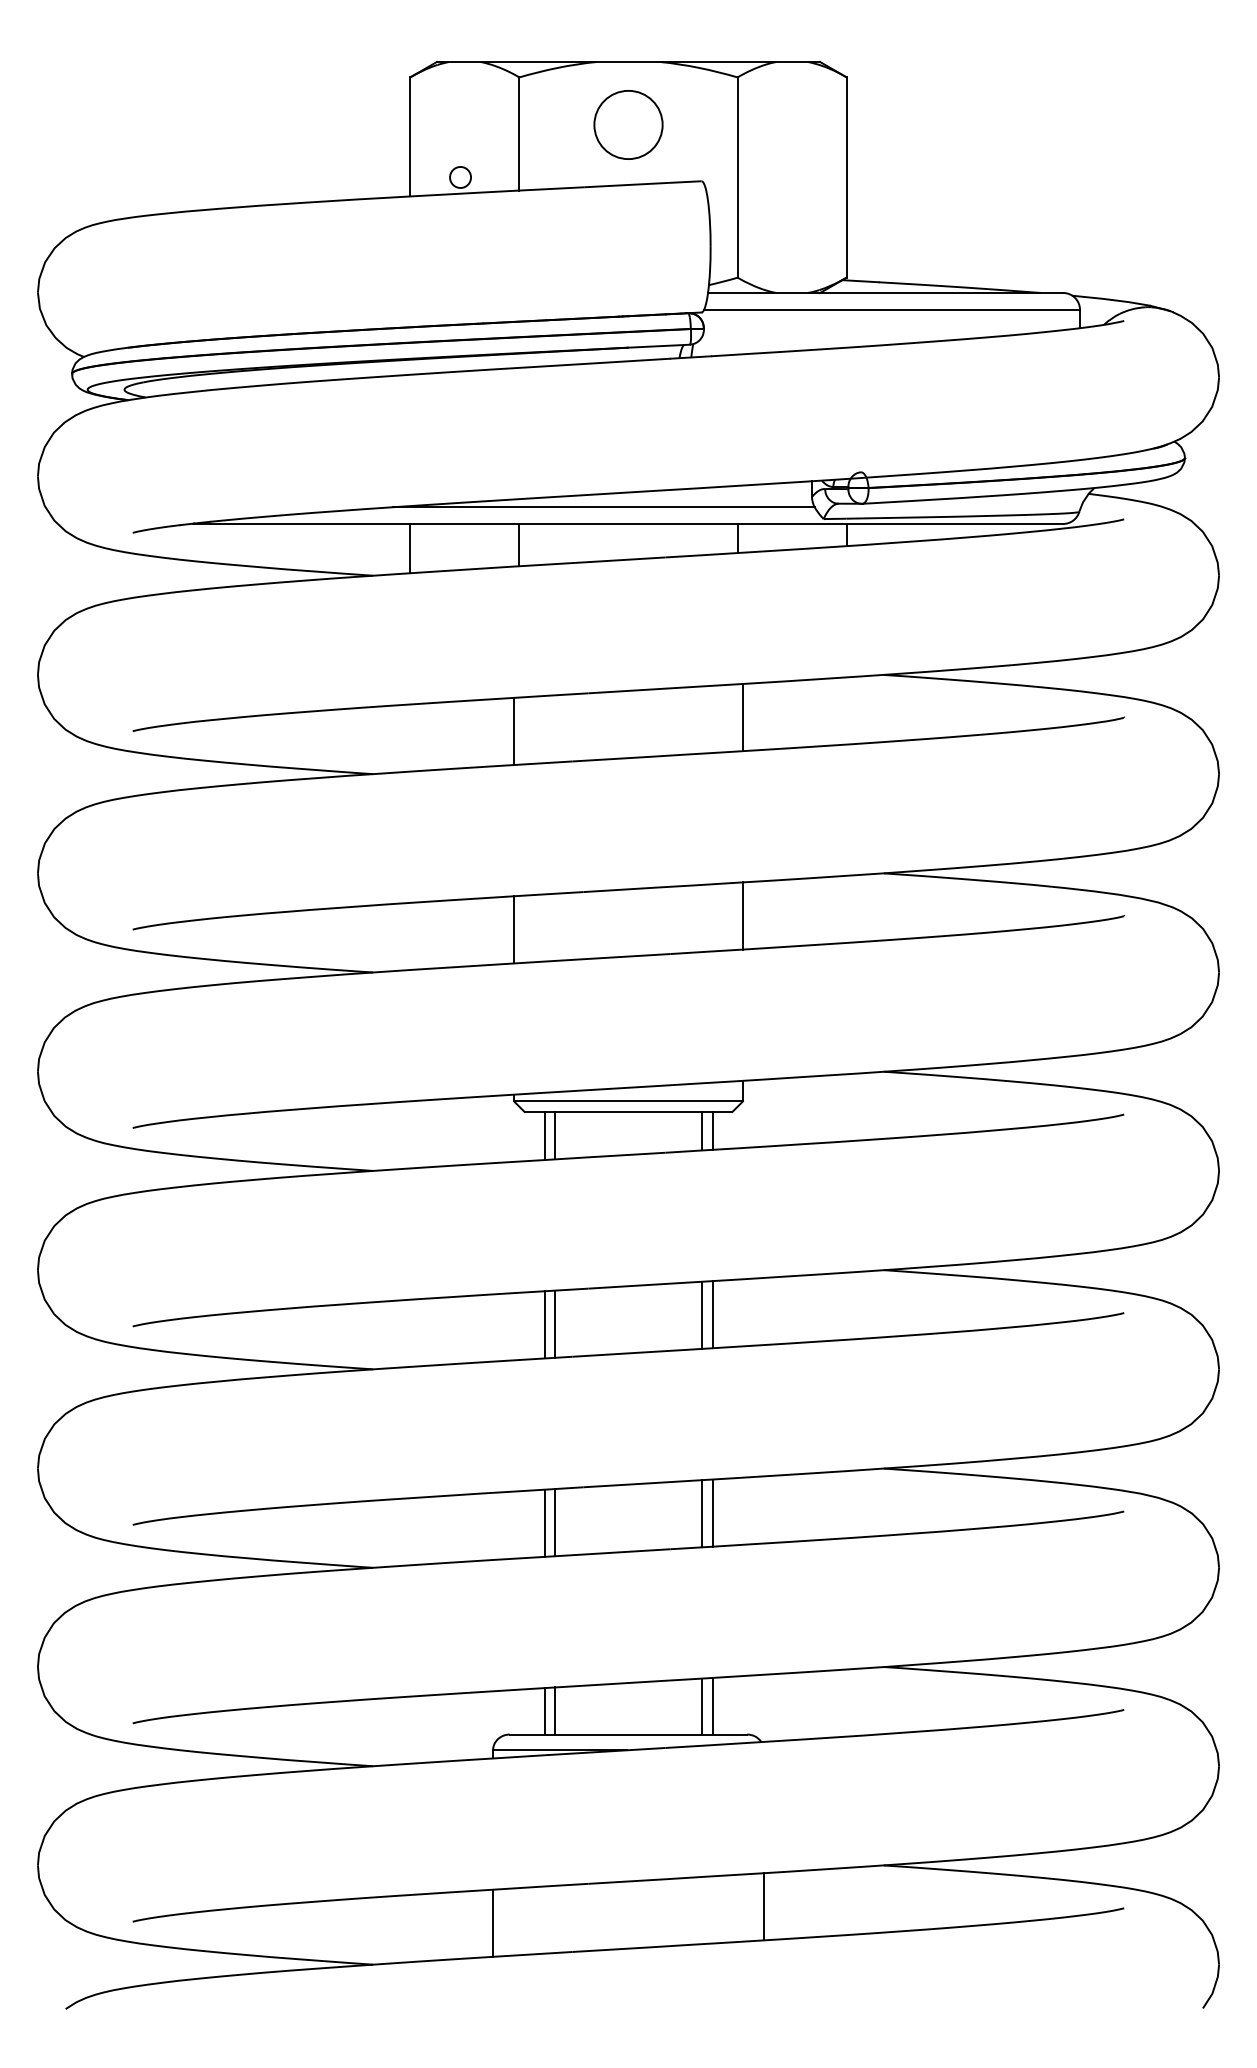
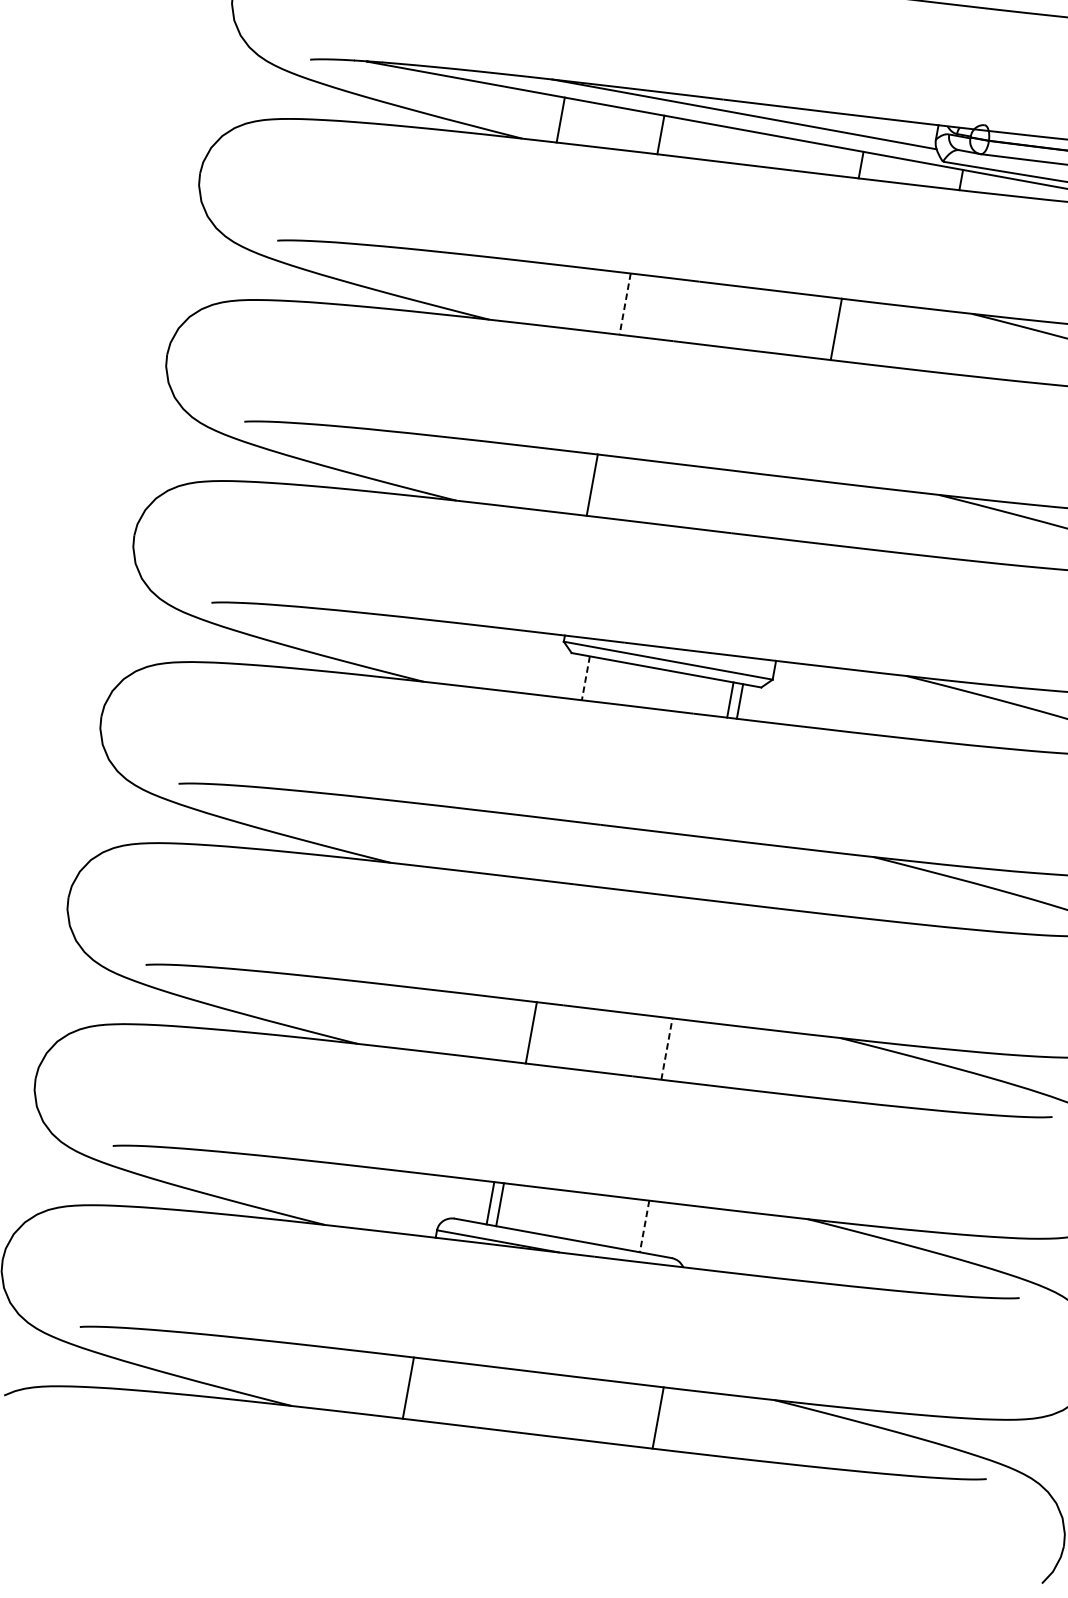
line: (514, 731) -> (625, 304), solid -> dashed
line: (742, 915) -> (803, 509), removed
line: (555, 1135) -> (595, 679), removed
line: (544, 1136) -> (585, 678), solid -> dashed
line: (702, 1314) -> (700, 867), removed
line: (712, 1314) -> (709, 869), removed
line: (555, 1323) -> (564, 851), removed
line: (544, 1324) -> (554, 850), removed
line: (712, 1512) -> (676, 1049), removed
line: (702, 1513) -> (667, 1048), solid -> dashed
line: (544, 1522) -> (521, 1030), removed
line: (702, 1706) -> (635, 1225), removed
line: (712, 1706) -> (644, 1226), solid -> dashed

